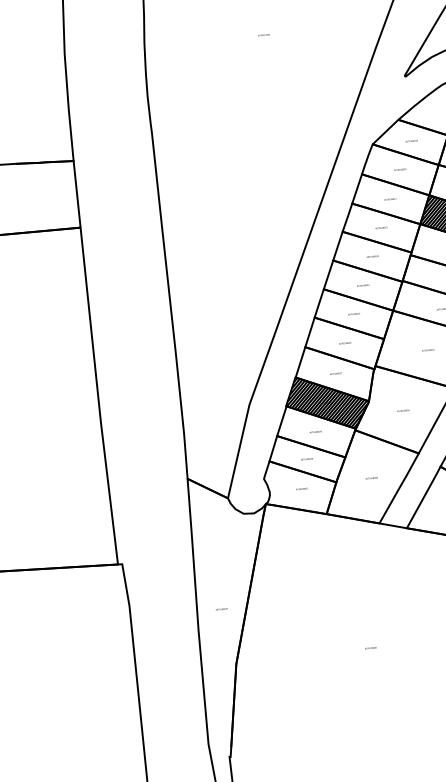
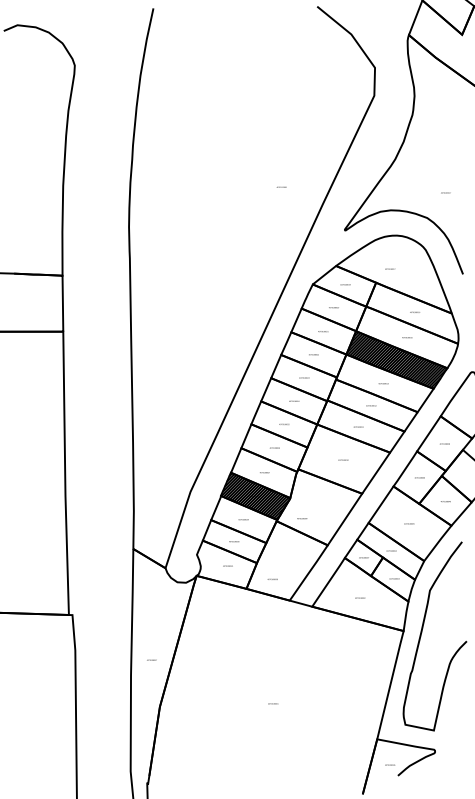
text: (263, 34) -> (281, 186), moved
text: (403, 410) -> (302, 518), moved
text: (371, 478) -> (272, 579), moved

